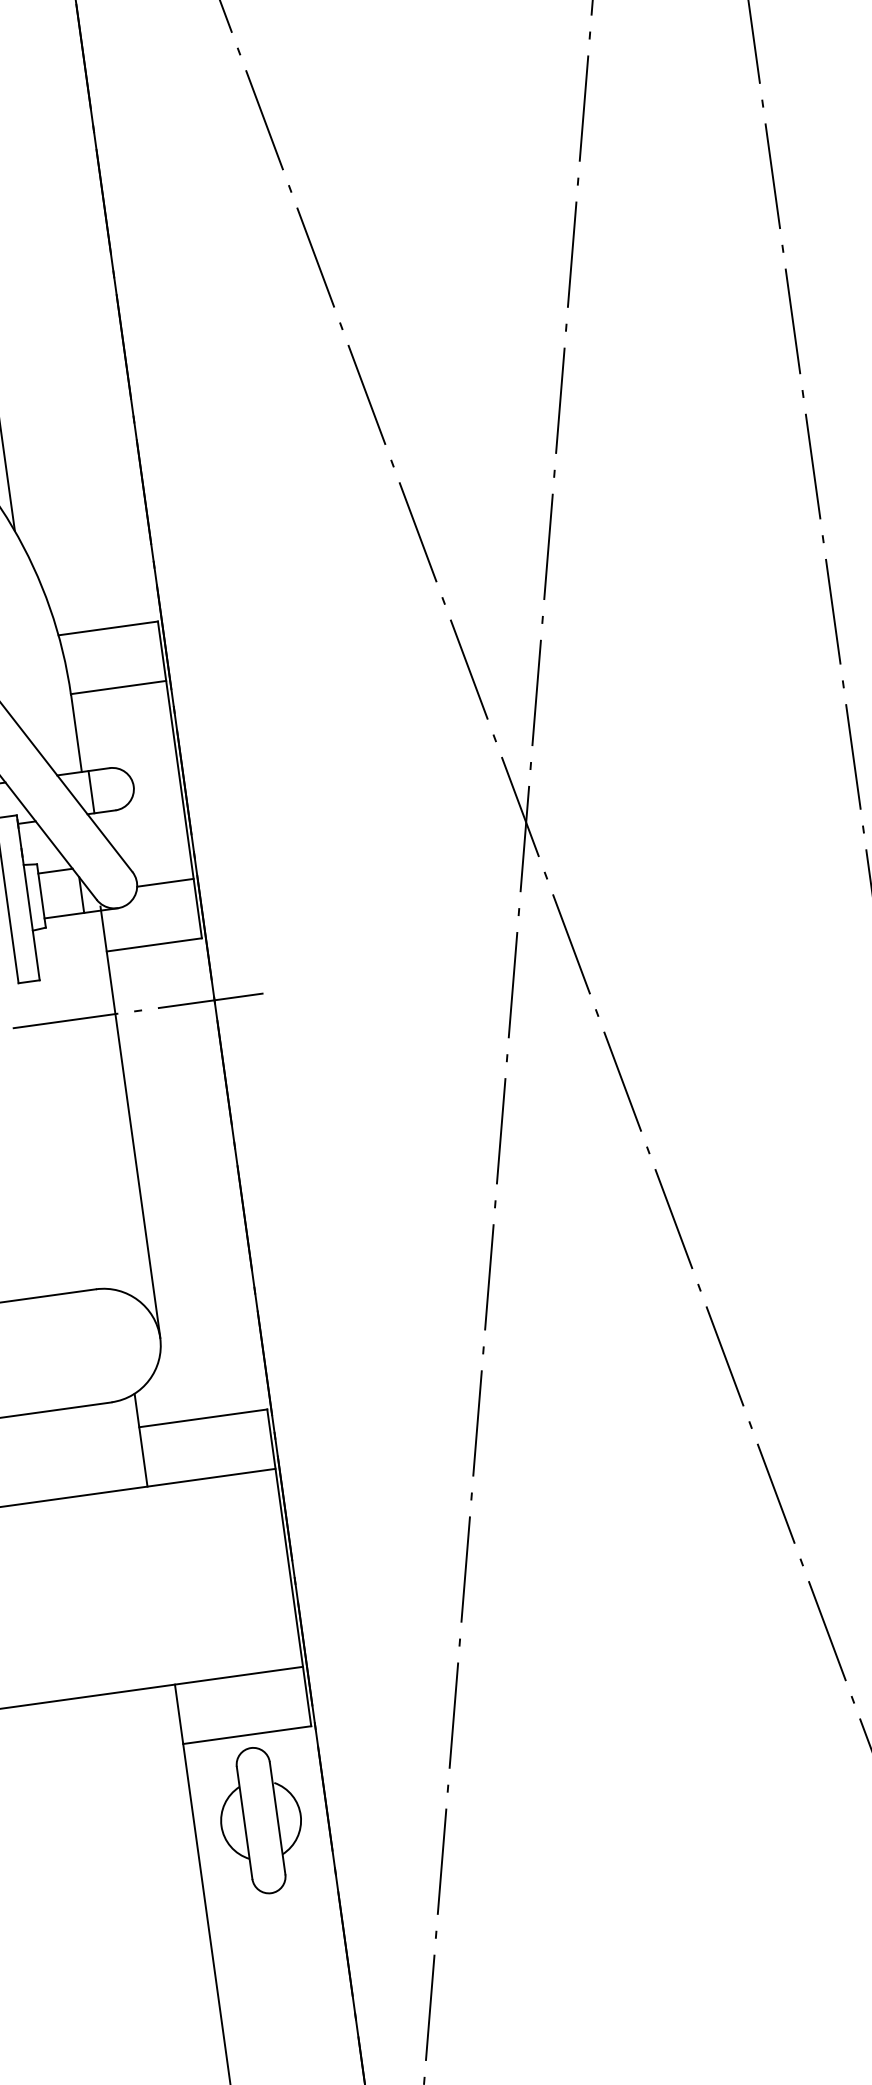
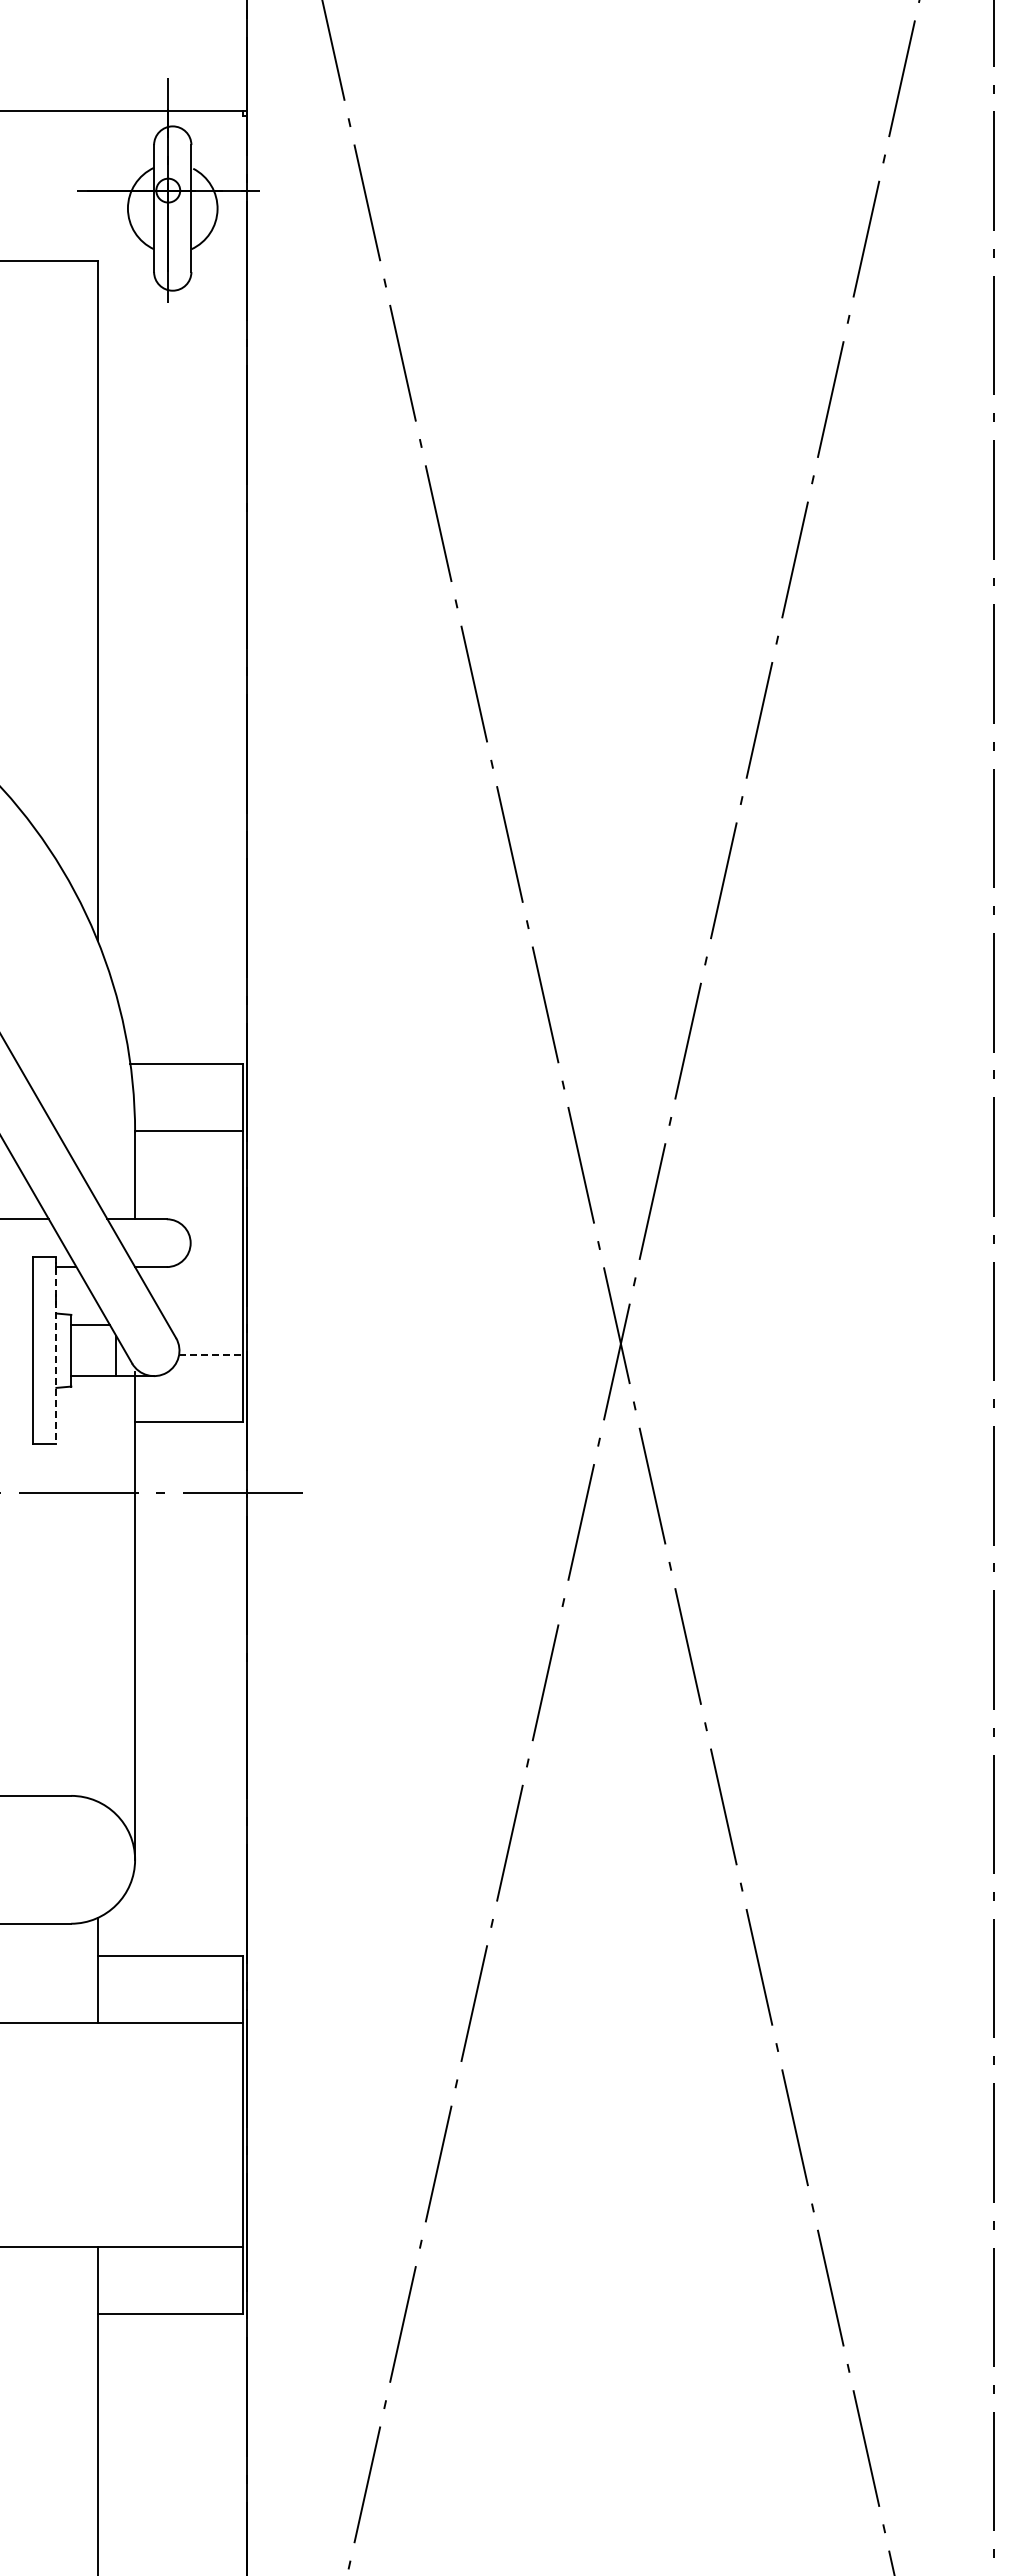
line: (91, 792) -> (142, 1243), removed
line: (165, 883) -> (211, 1355), solid -> dashed
line: (28, 898) -> (56, 1351), solid -> dashed
part: (260, 1820) -> (172, 2411), removed

